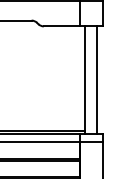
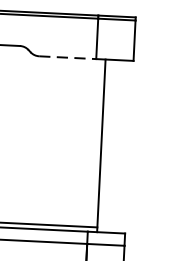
line: (61, 26) -> (67, 57), solid -> dashed
line: (97, 80) -> (120, 146), removed

